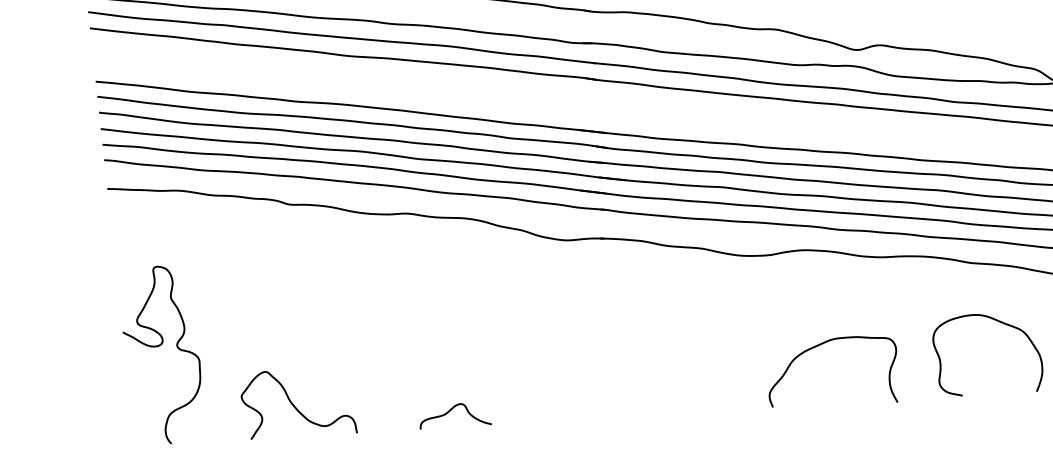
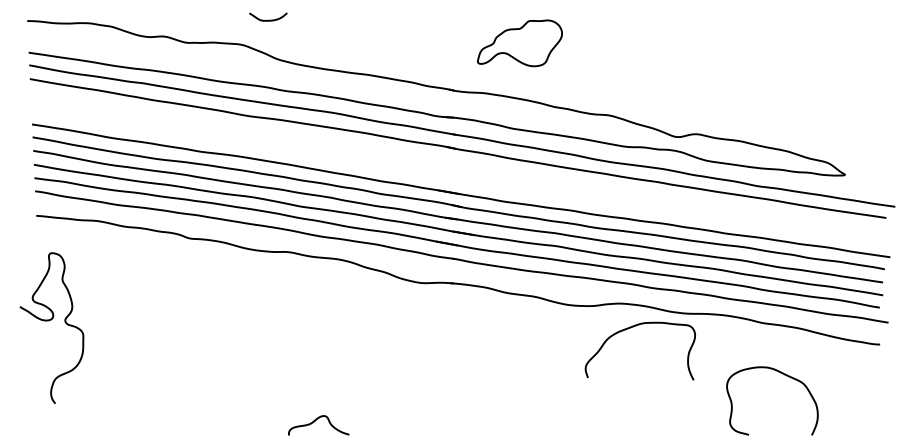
curve: (820, 345) -> (631, 328), moved
curve: (158, 347) -> (49, 321), moved
curve: (294, 405) -> (183, 408), removed

